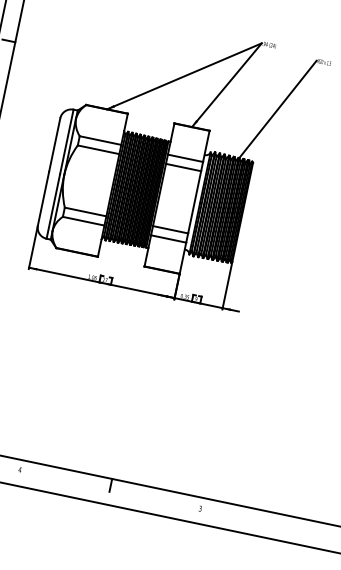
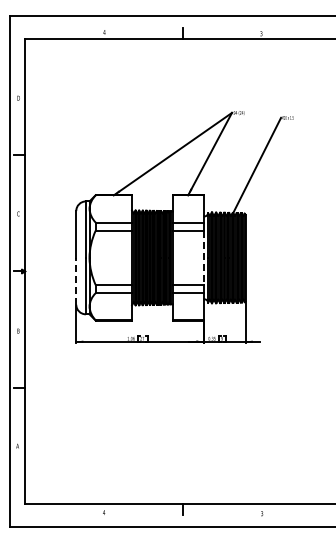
line: (43, 197) -> (76, 280), solid -> dashed
line: (194, 202) -> (203, 258), solid -> dashed

